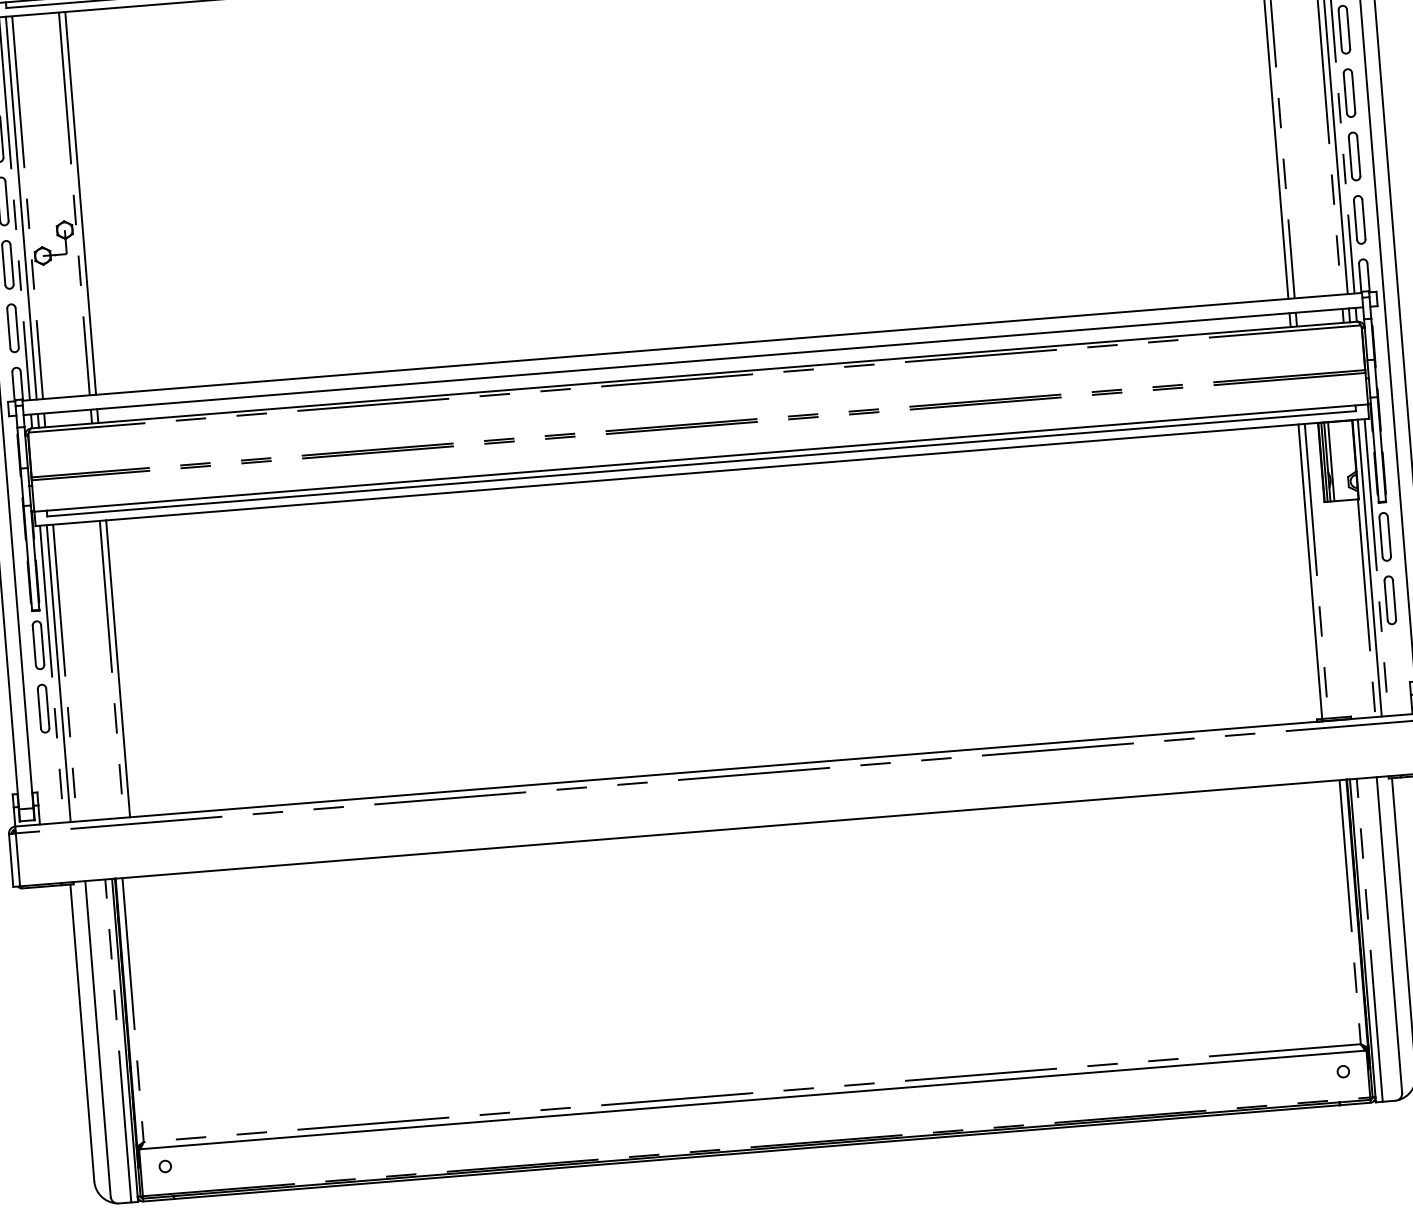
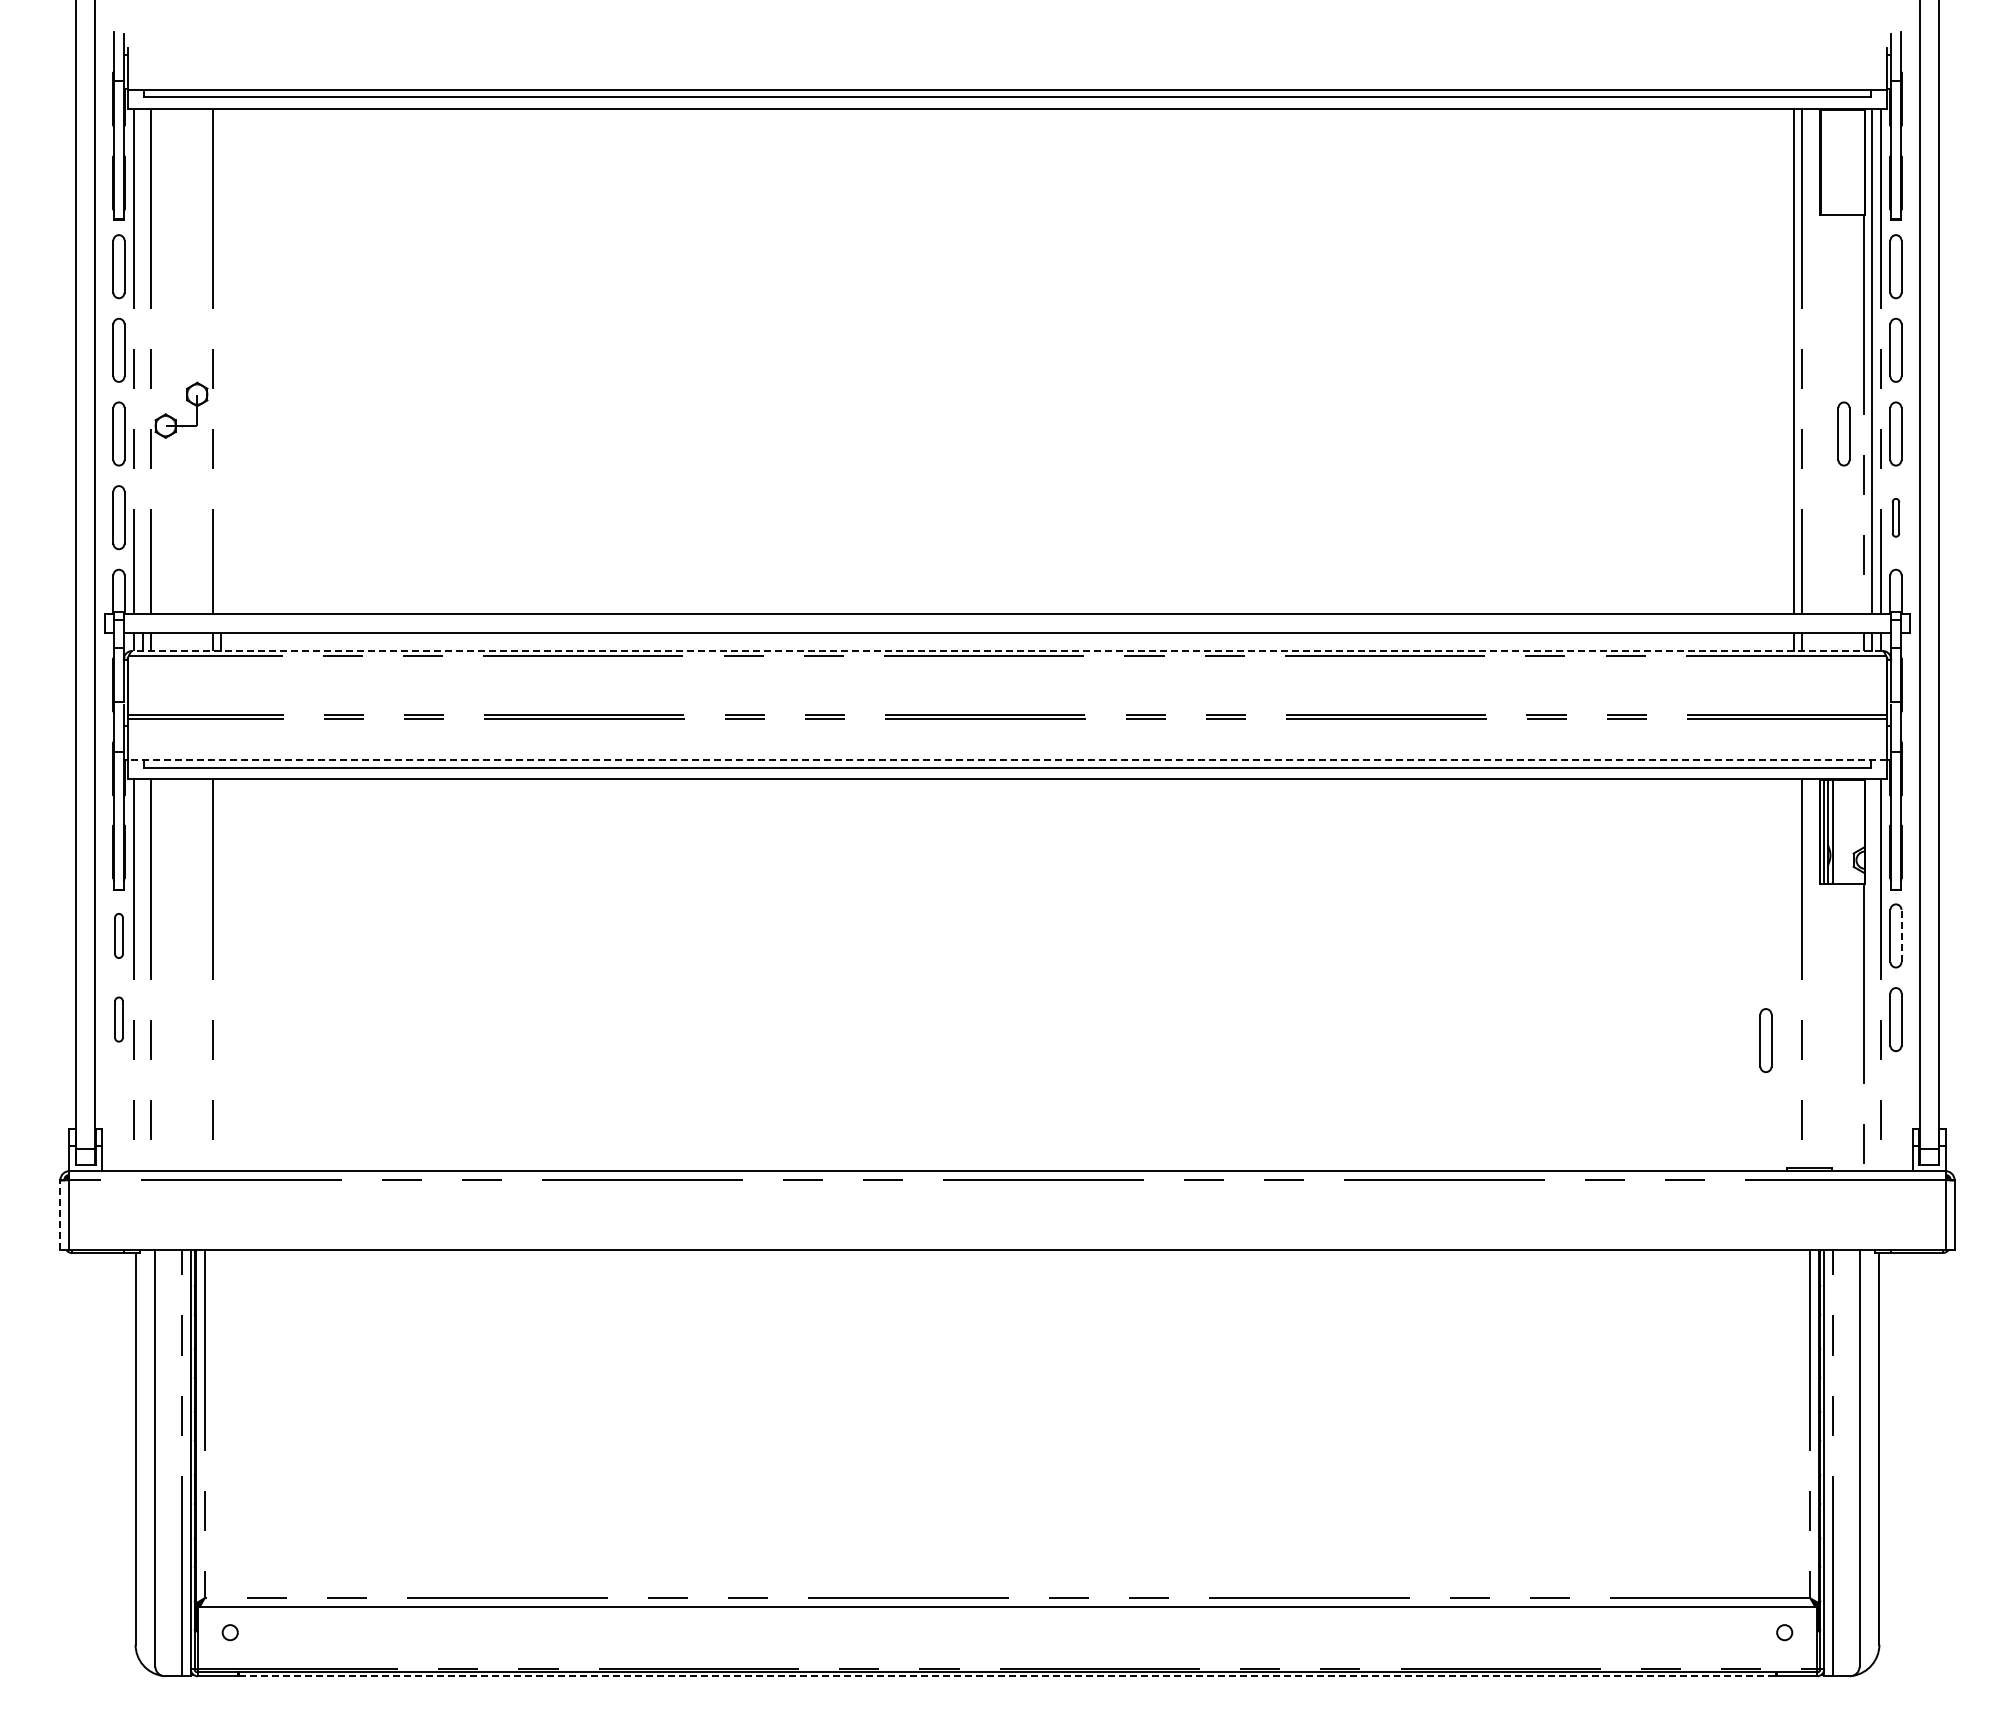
part: (1314, 159) -> (1843, 433), added
line: (80, 202) -> (220, 360), removed
line: (21, 207) -> (142, 360), removed
part: (1359, 219) -> (1895, 517), size x0.6
line: (694, 374) -> (1007, 650), solid -> dashed
line: (701, 458) -> (1007, 760), solid -> dashed
line: (1389, 536) -> (1901, 935), solid -> dashed
line: (1369, 568) -> (1872, 975), removed
line: (1310, 573) -> (1794, 975), removed
part: (1292, 624) -> (1765, 1040), added
part: (38, 644) -> (118, 935), size x0.7
line: (117, 669) -> (220, 975), removed
line: (58, 673) -> (142, 975), removed
part: (43, 708) -> (118, 1019), size x0.7
line: (11, 860) -> (60, 1215), solid -> dashed
line: (757, 1152) -> (1007, 1676), solid -> dashed

